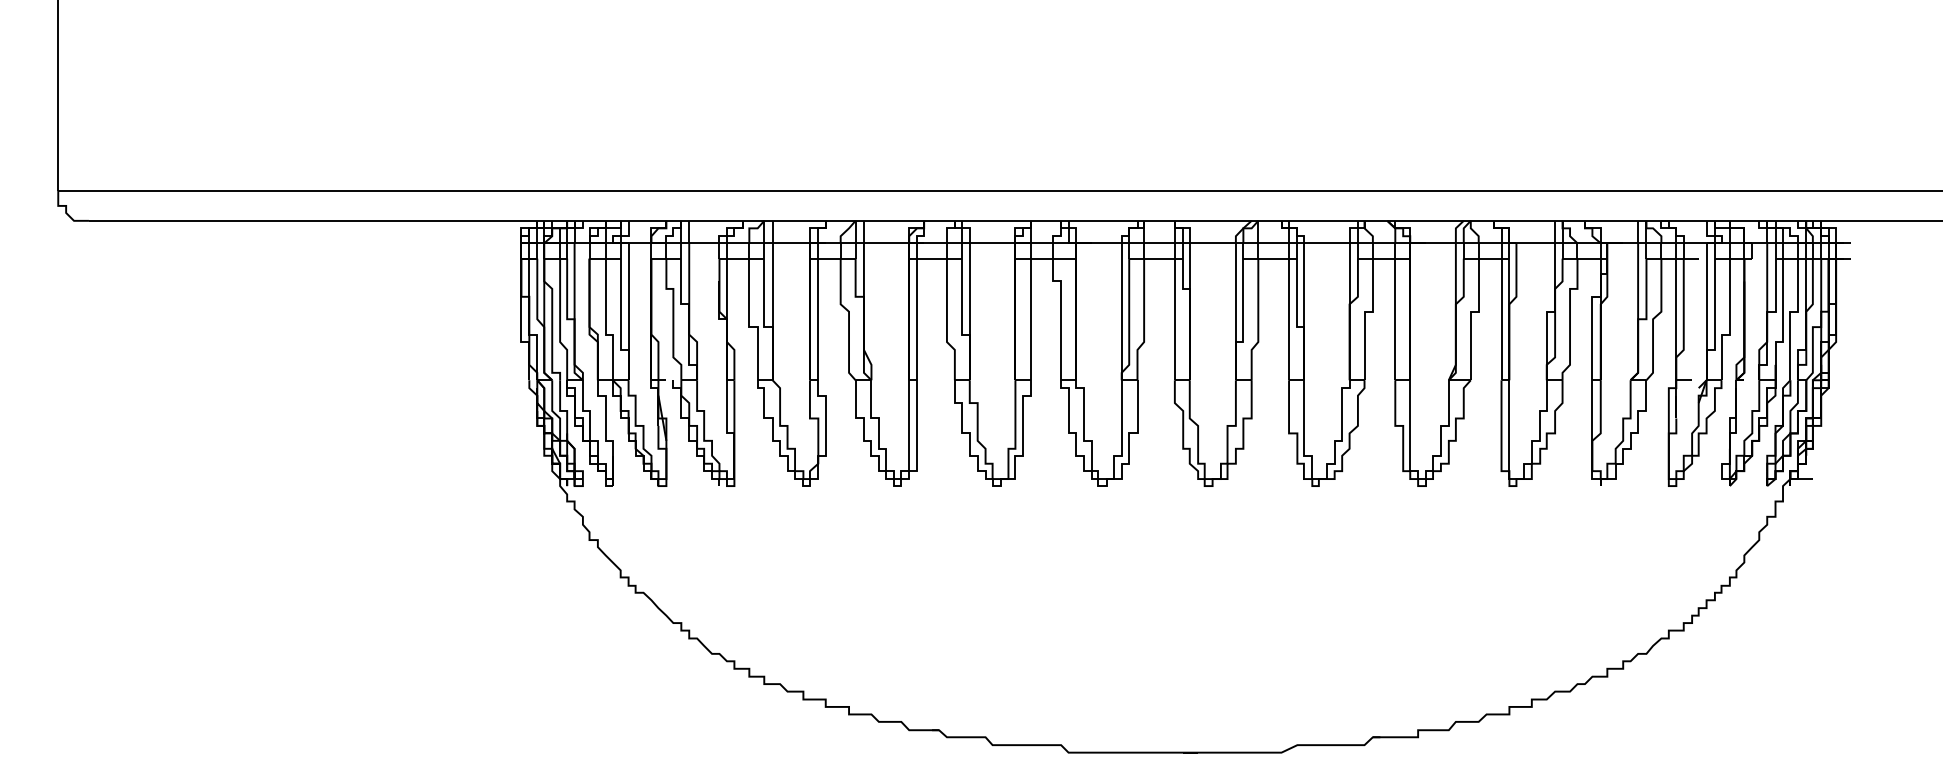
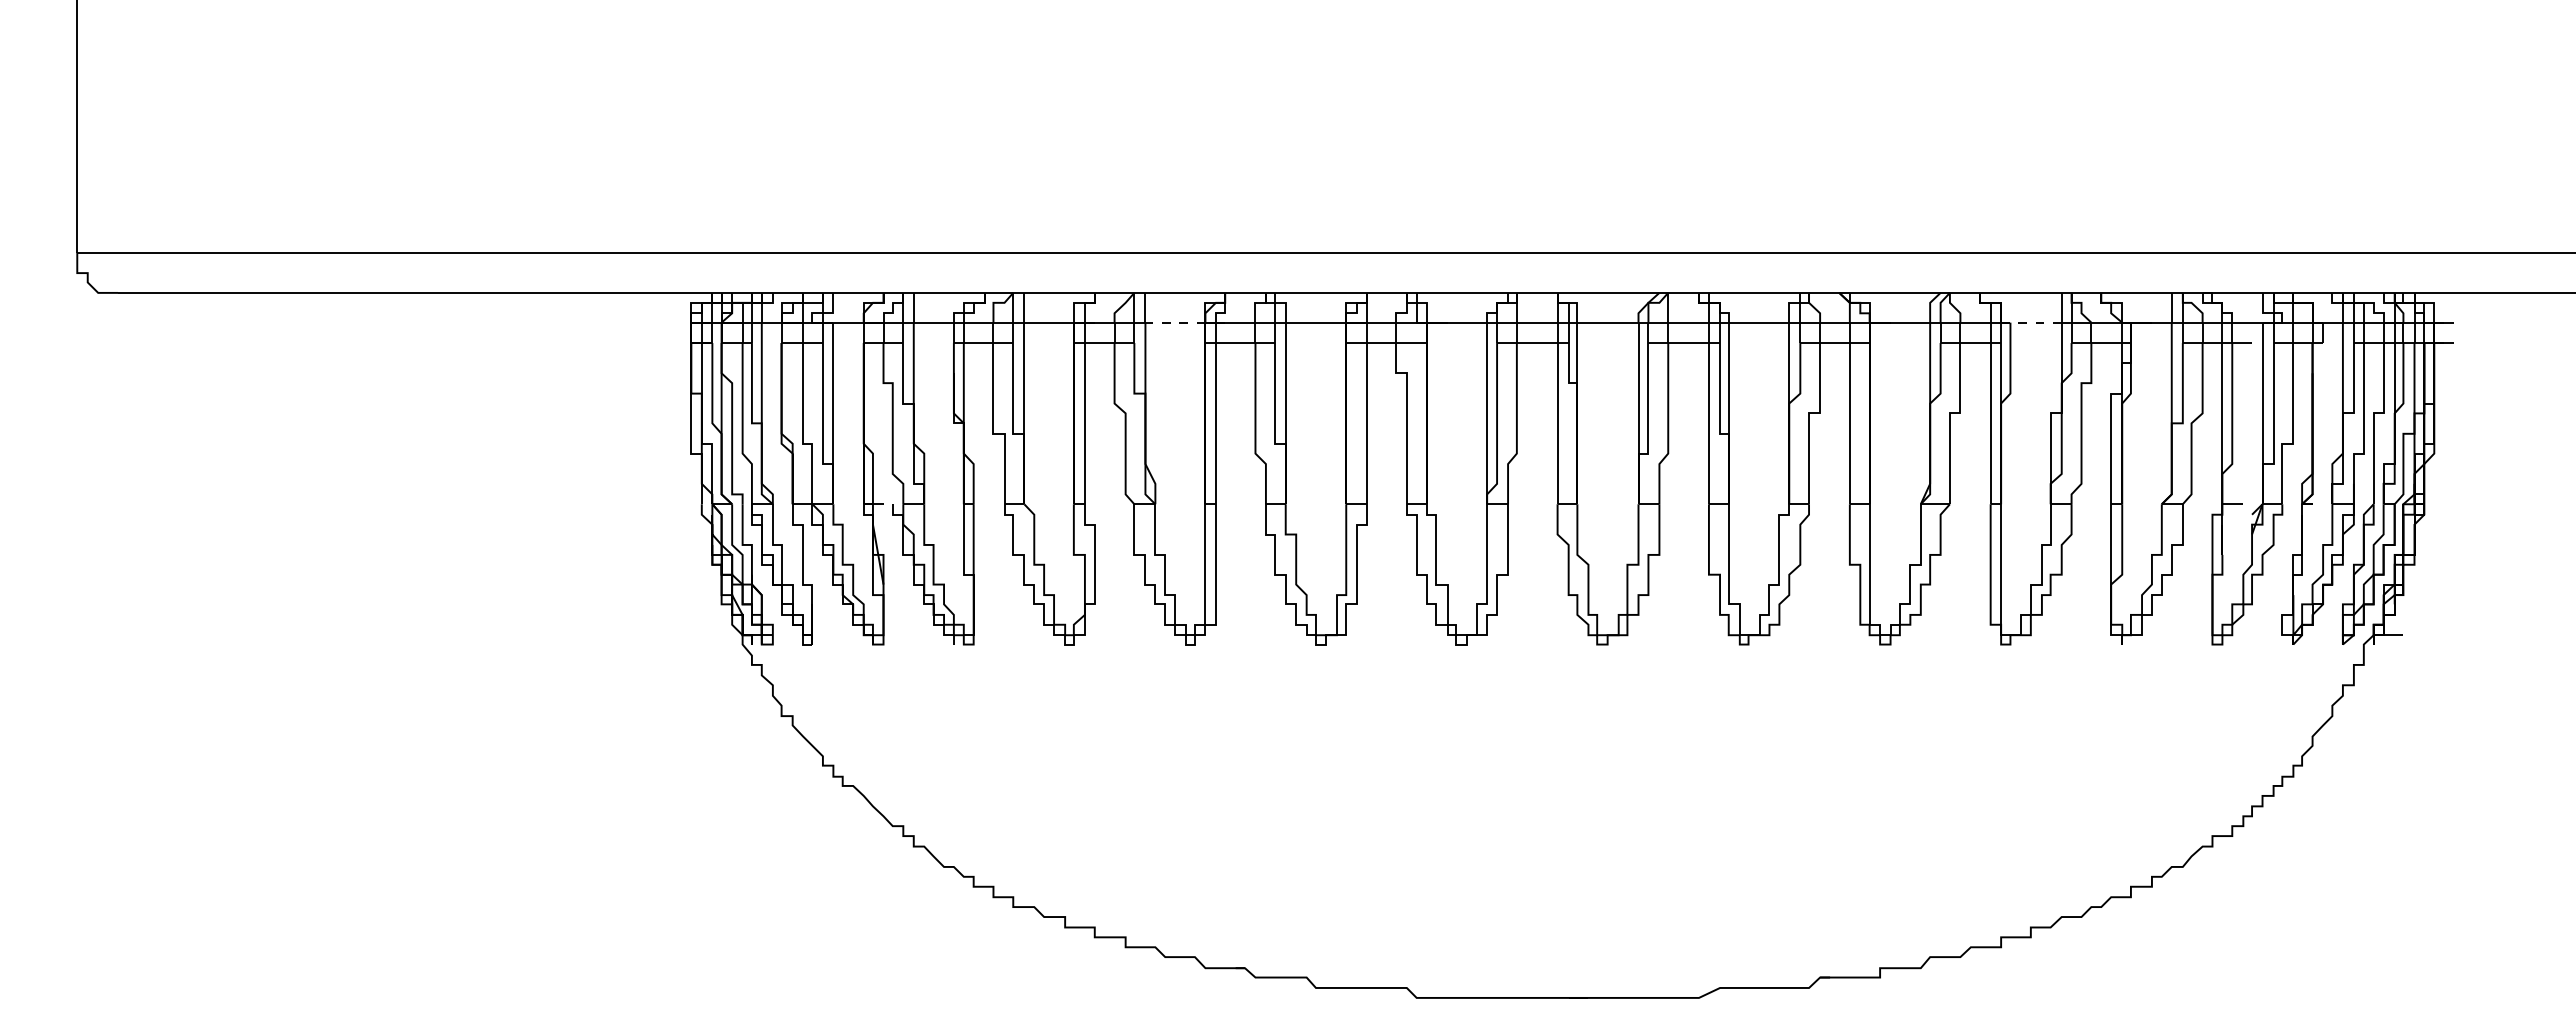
line: (886, 243) -> (1175, 322), solid -> dashed
line: (1536, 243) -> (2036, 322), solid -> dashed

